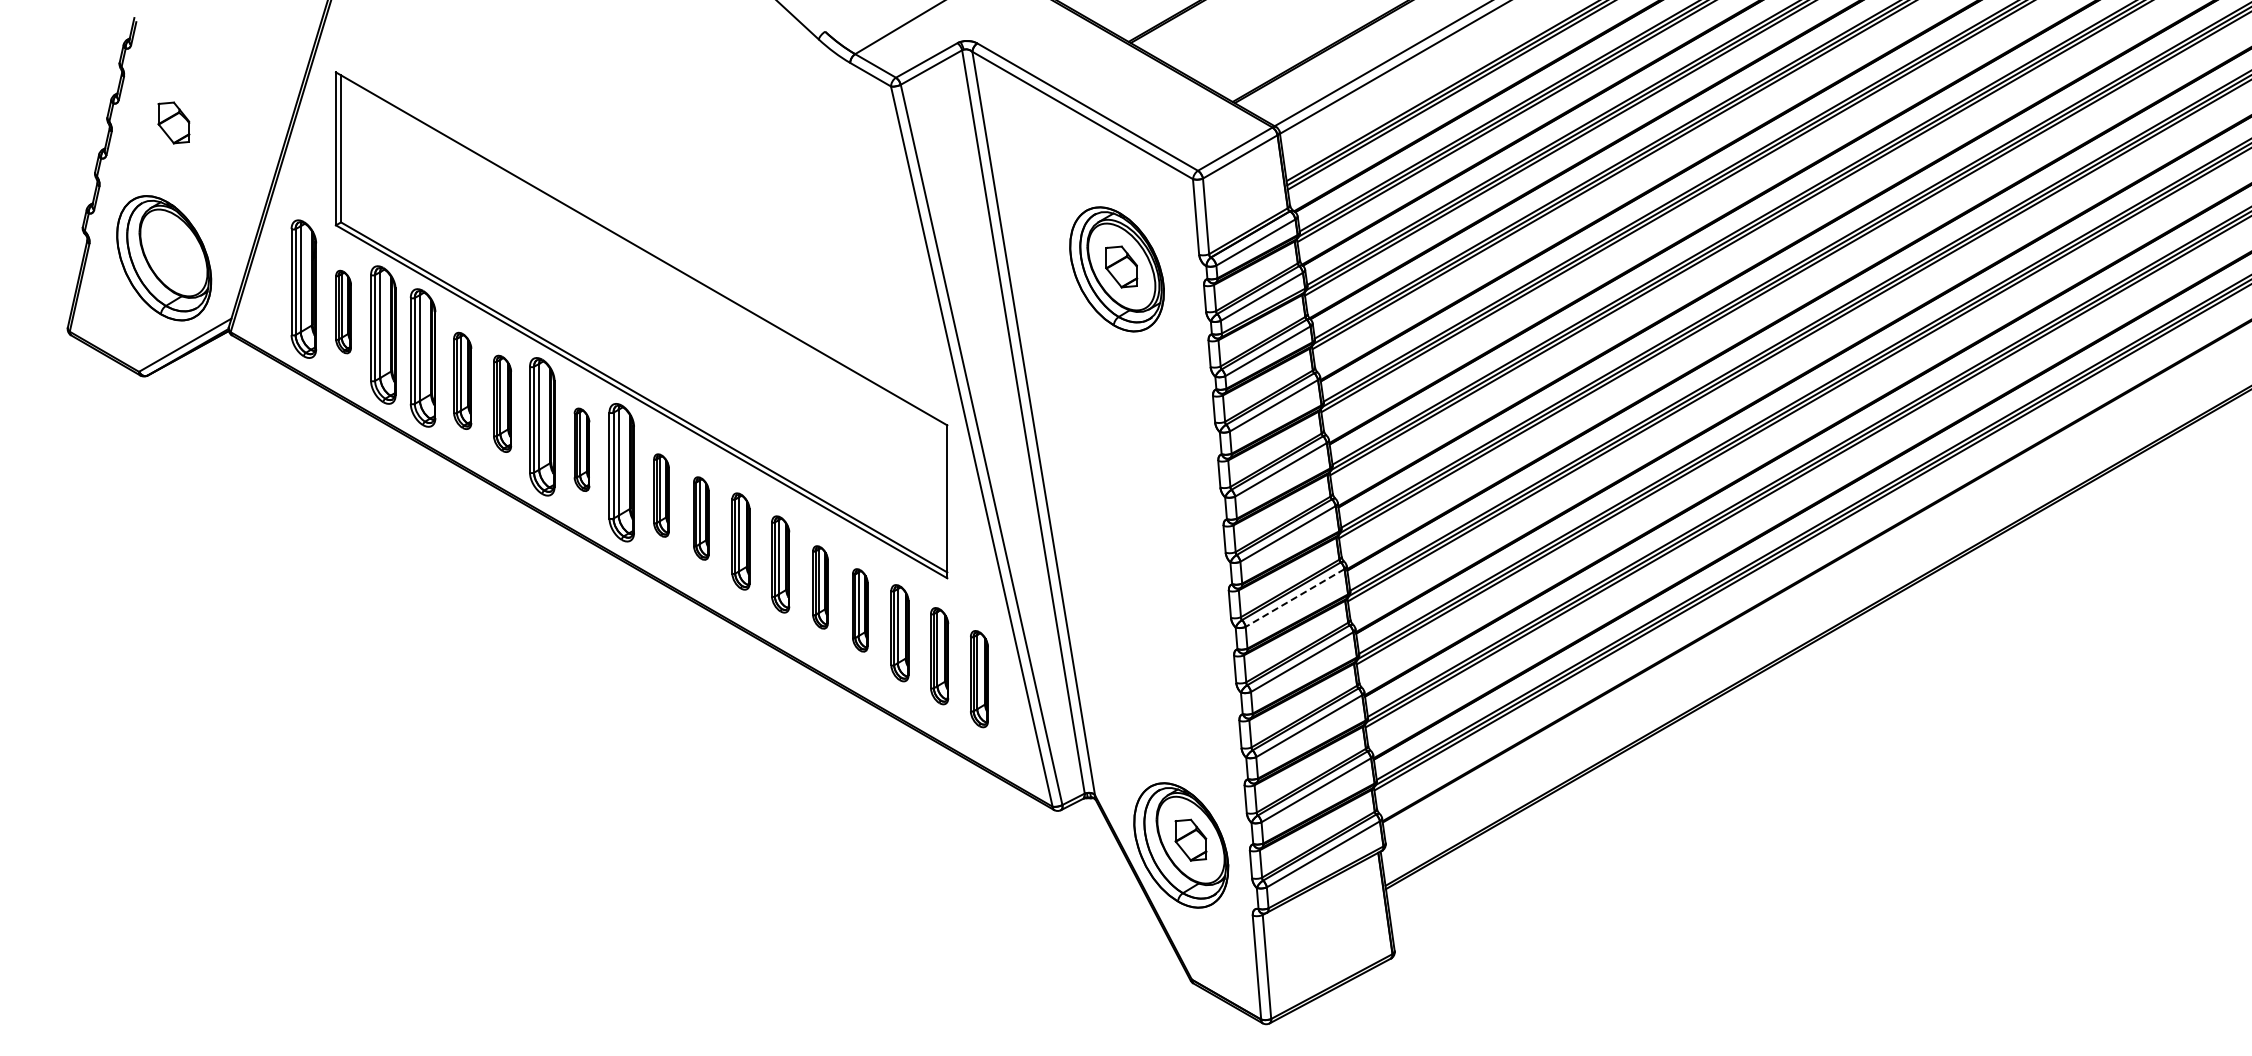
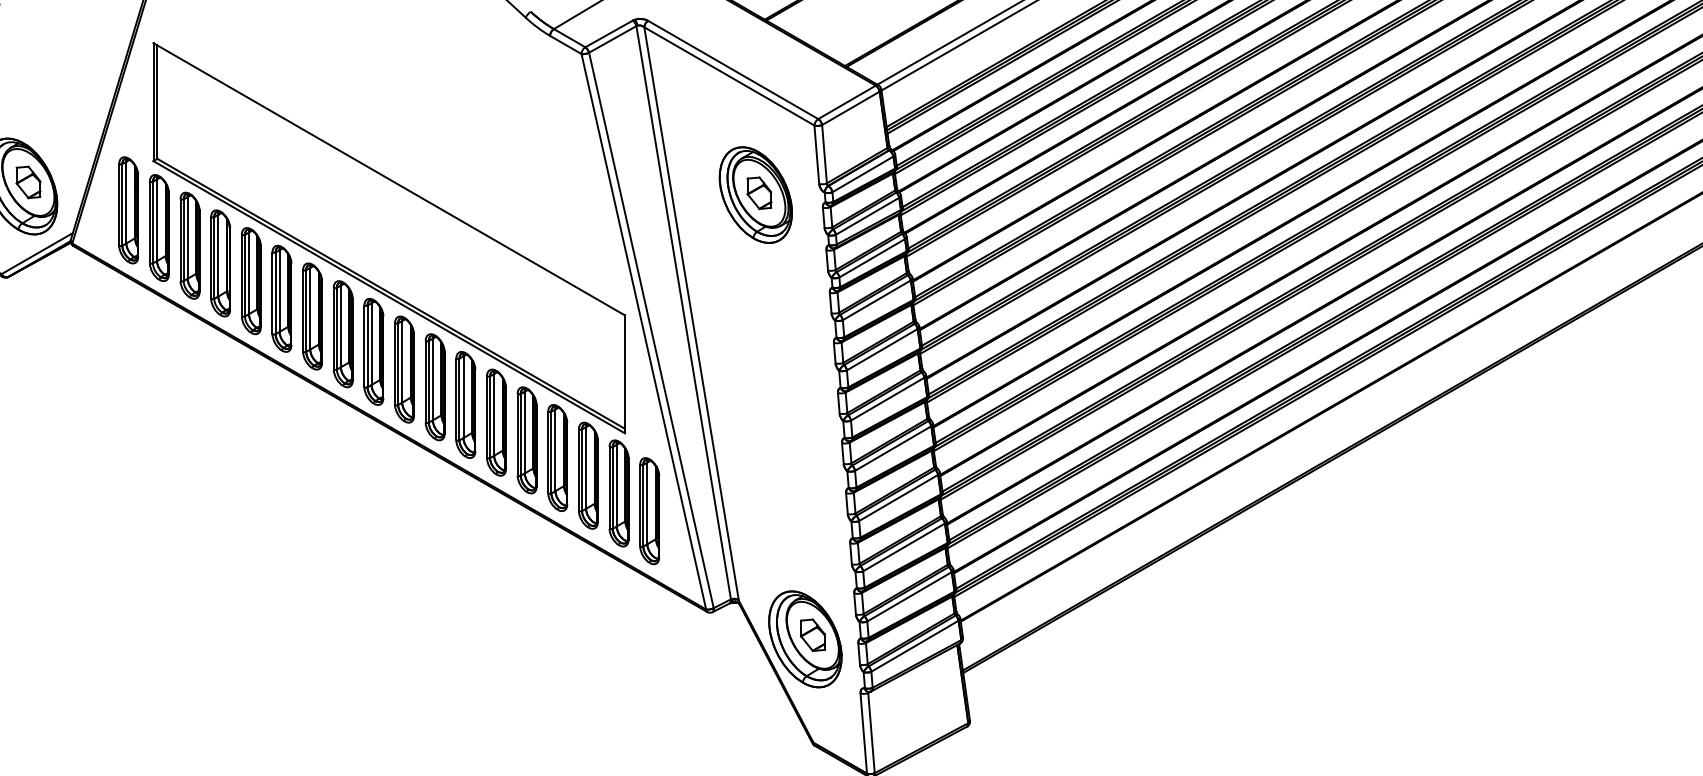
part: (173, 122) -> (28, 182), moved
part: (343, 311) -> (159, 227), size x1.67
part: (462, 380) -> (251, 280), size x1.43
part: (502, 403) -> (281, 298), size x1.43
part: (581, 449) -> (342, 334), size x1.67
part: (661, 495) -> (404, 369), size x1.67
part: (701, 518) -> (435, 387), size x1.67
part: (740, 541) -> (465, 404), size x1.43
part: (780, 564) -> (496, 422), size x1.43
part: (820, 587) -> (527, 440), size x1.67
line: (1294, 598) -> (892, 448), dashed -> solid
part: (860, 610) -> (558, 458), size x1.67
part: (899, 632) -> (588, 475), size x1.43
part: (939, 655) -> (618, 492), size x1.43
part: (979, 678) -> (649, 510), size x1.43

